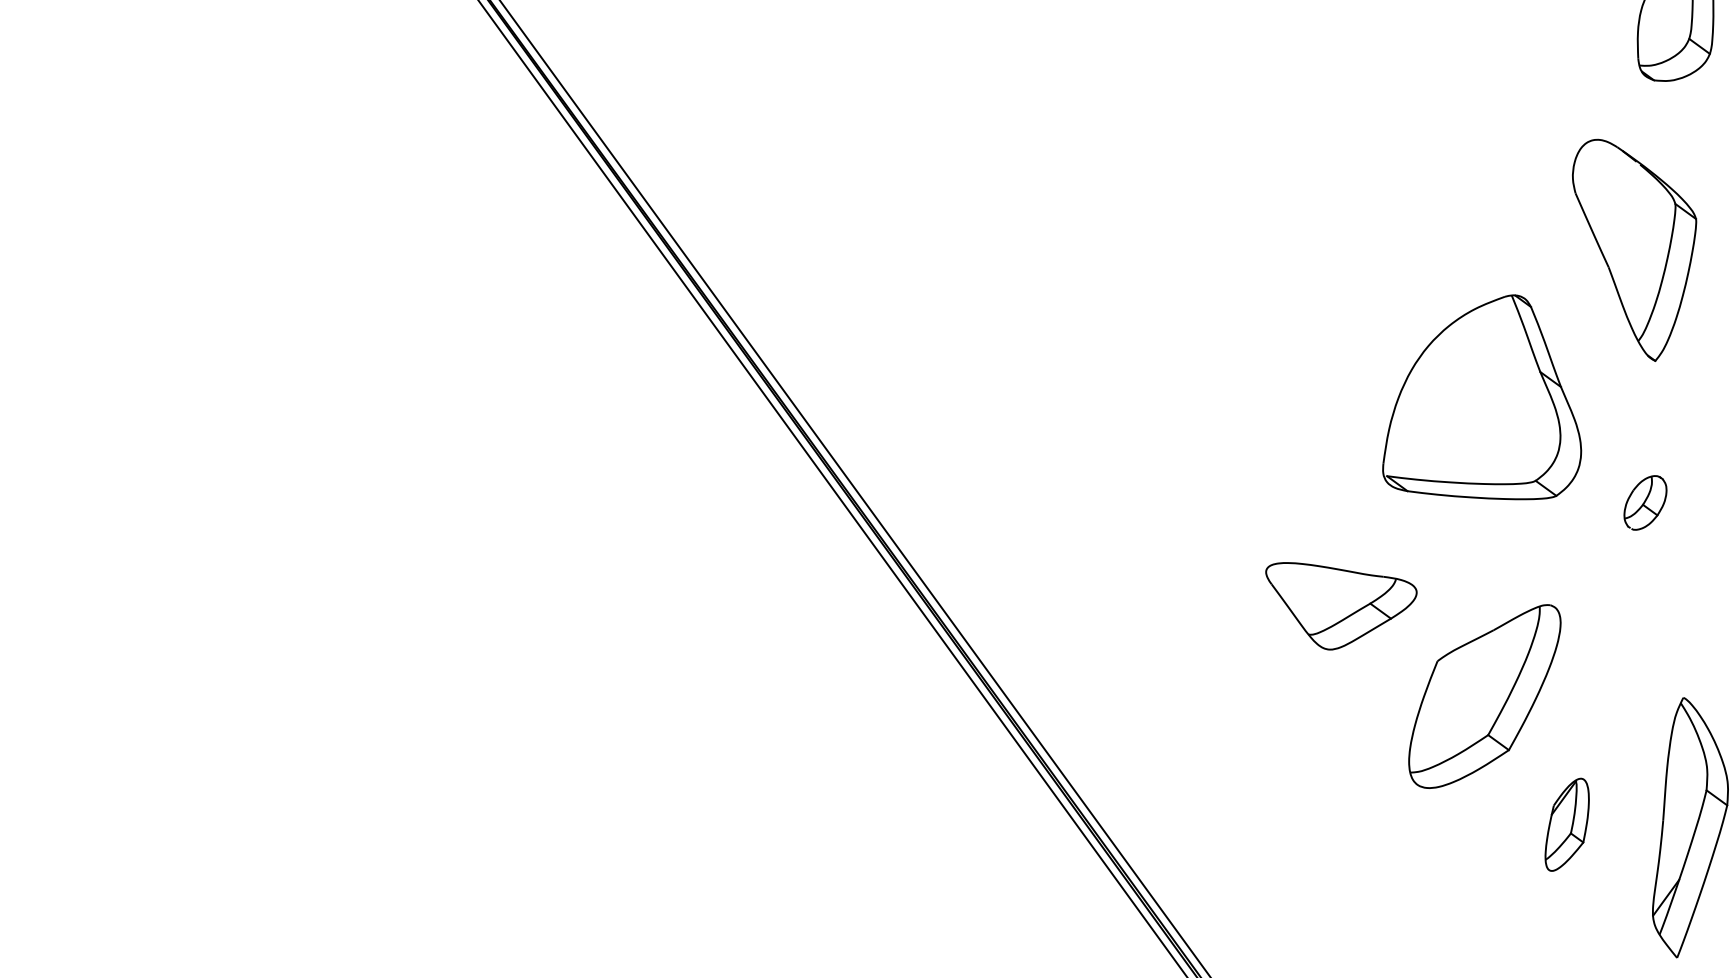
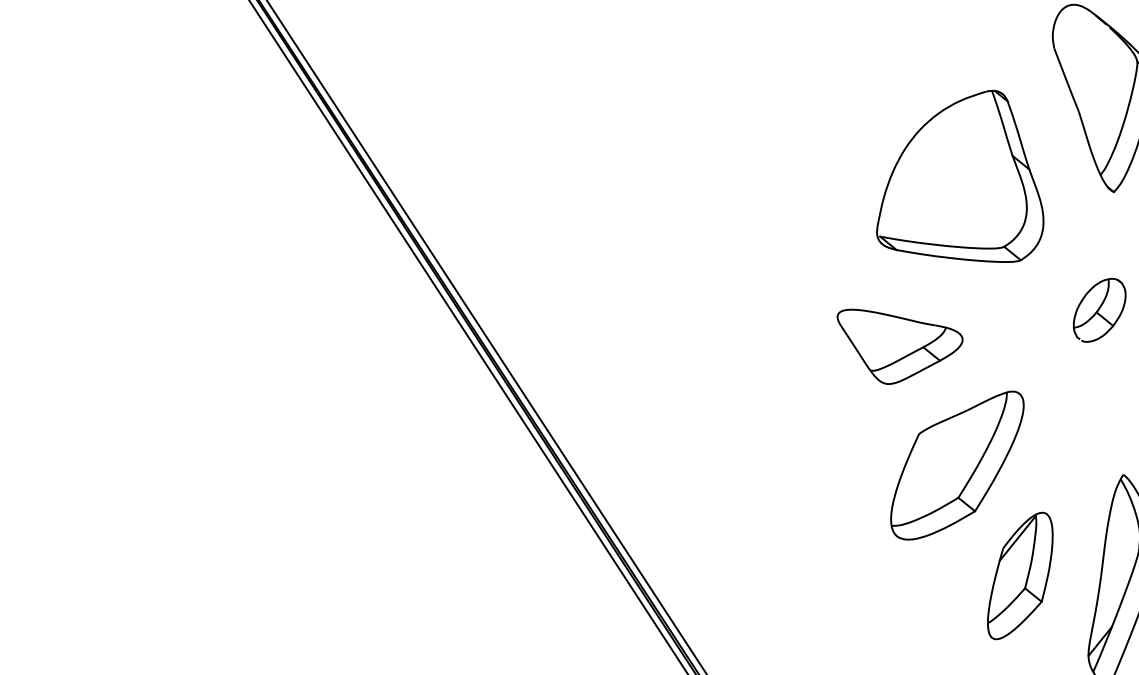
part: (1482, 397) -> (963, 174), moved
part: (1645, 502) -> (1099, 310), size x1.43
part: (1341, 606) -> (899, 348), moved
part: (1567, 824) -> (1020, 575), size x1.67

